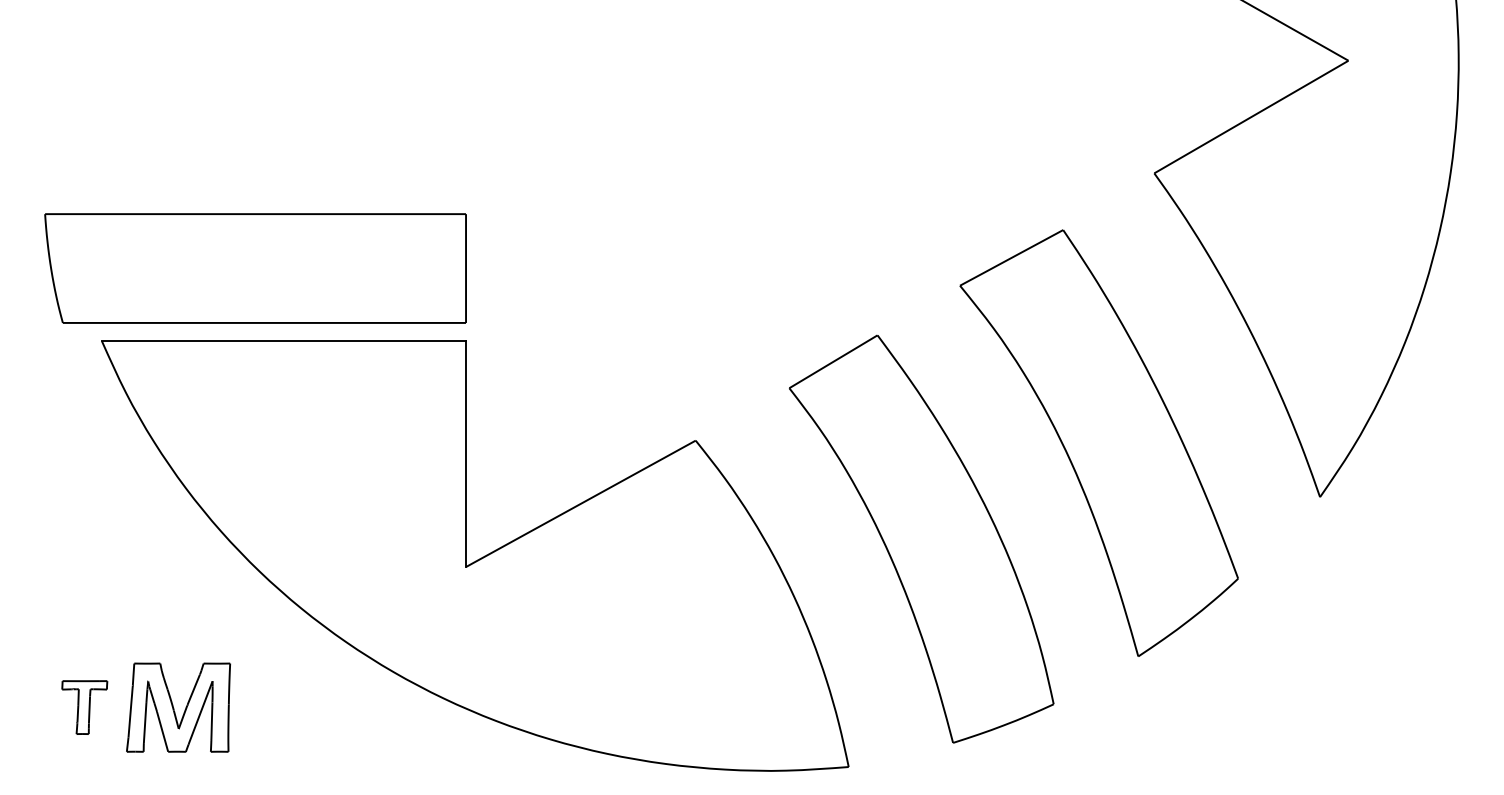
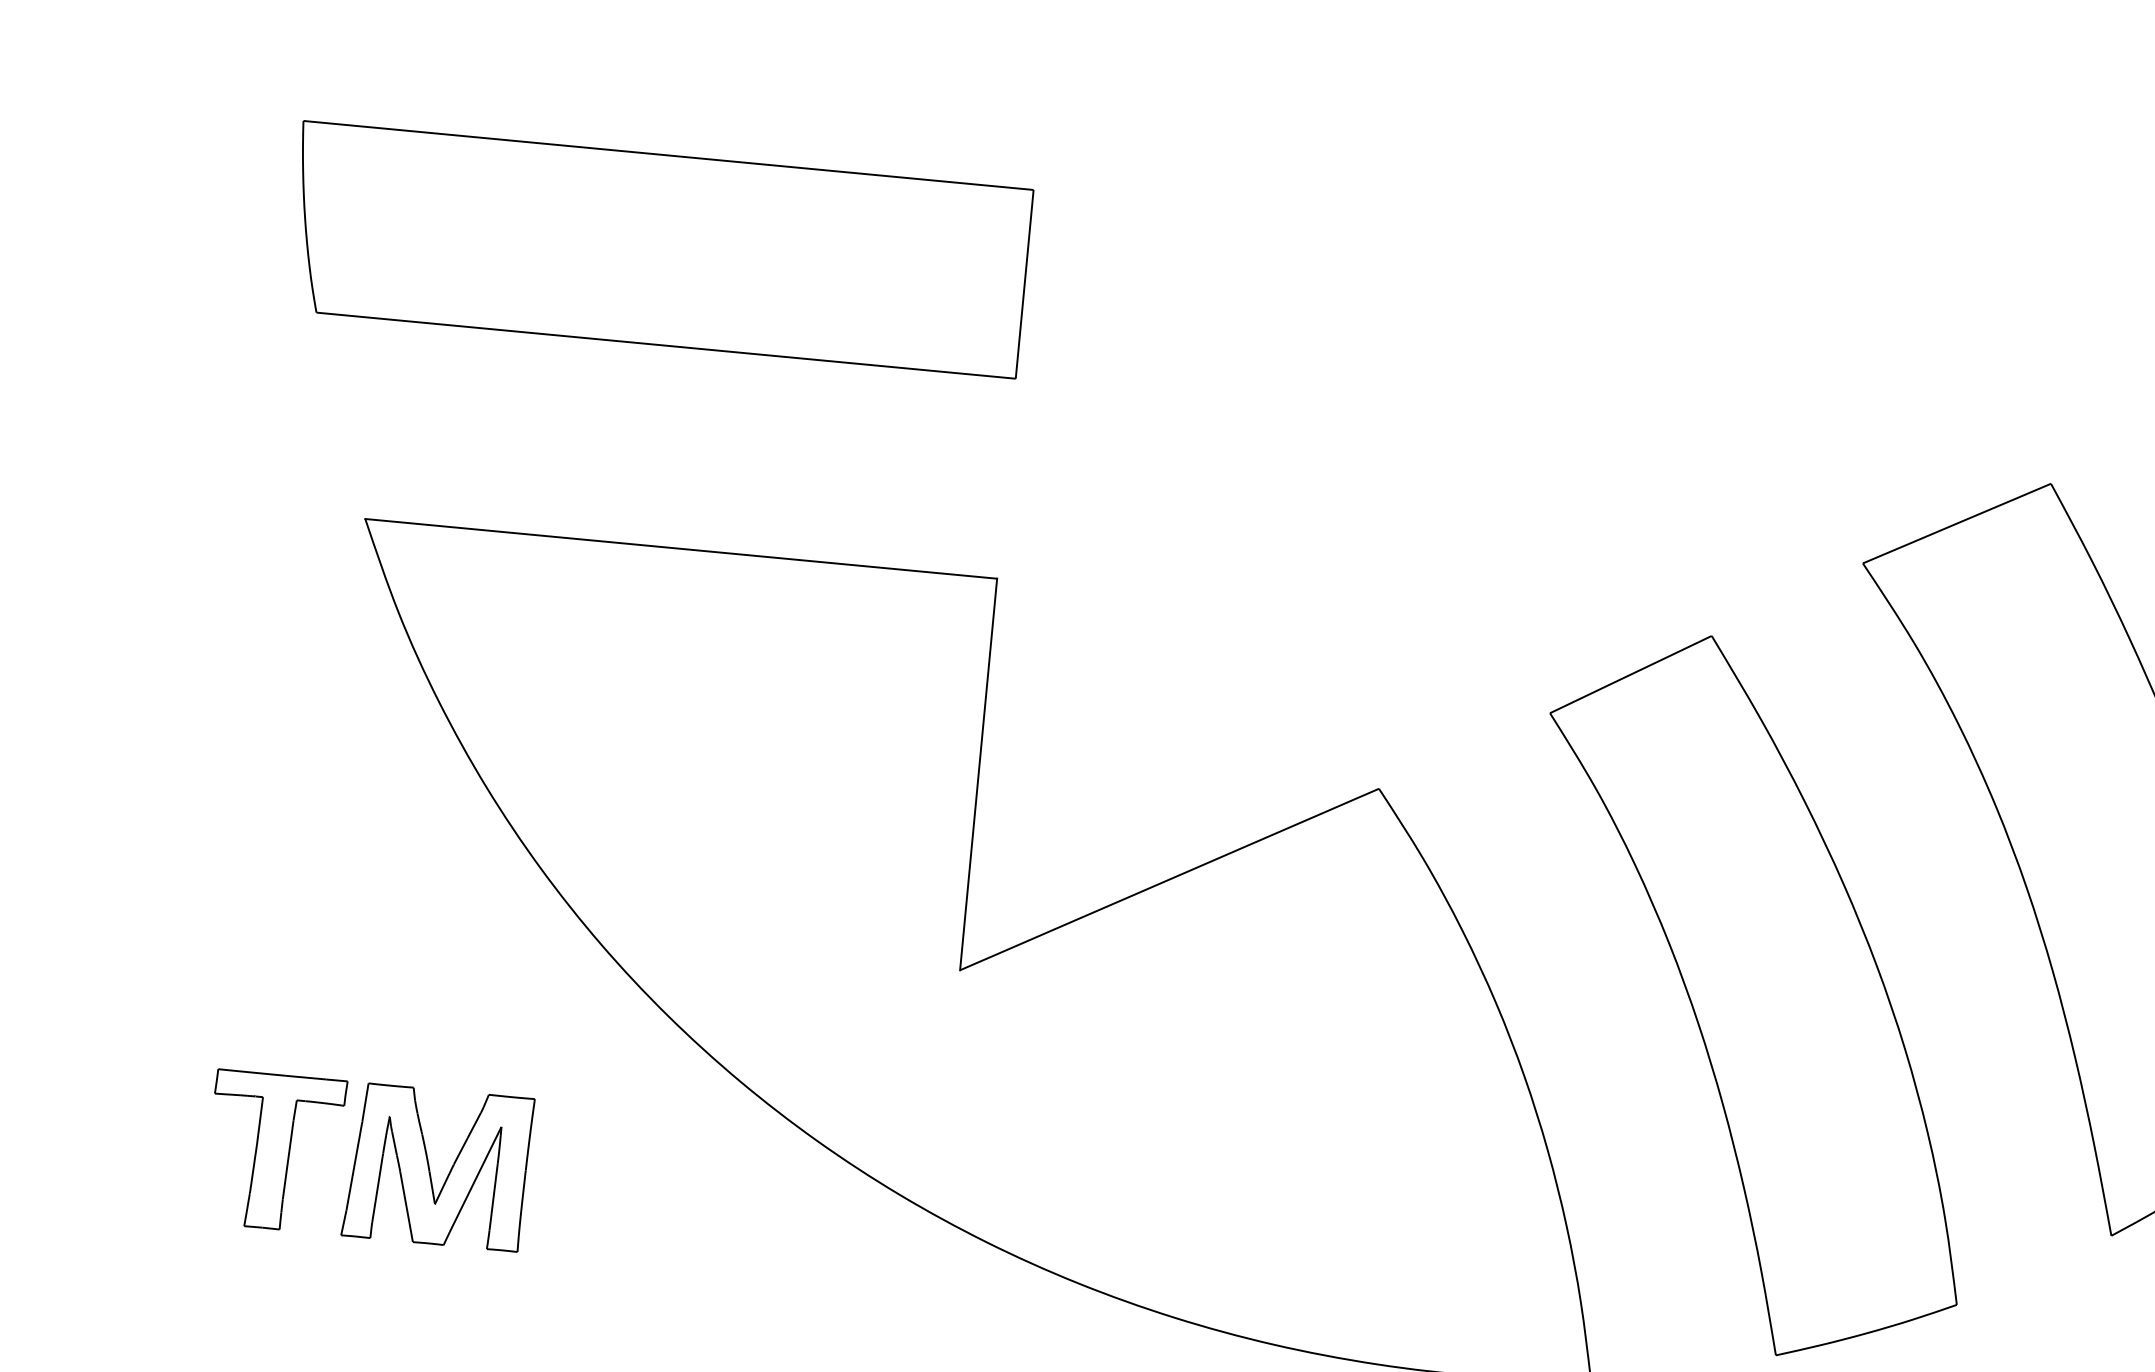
part: (255, 268) -> (659, 249), moved
part: (84, 707) -> (274, 1151), size x1.67

